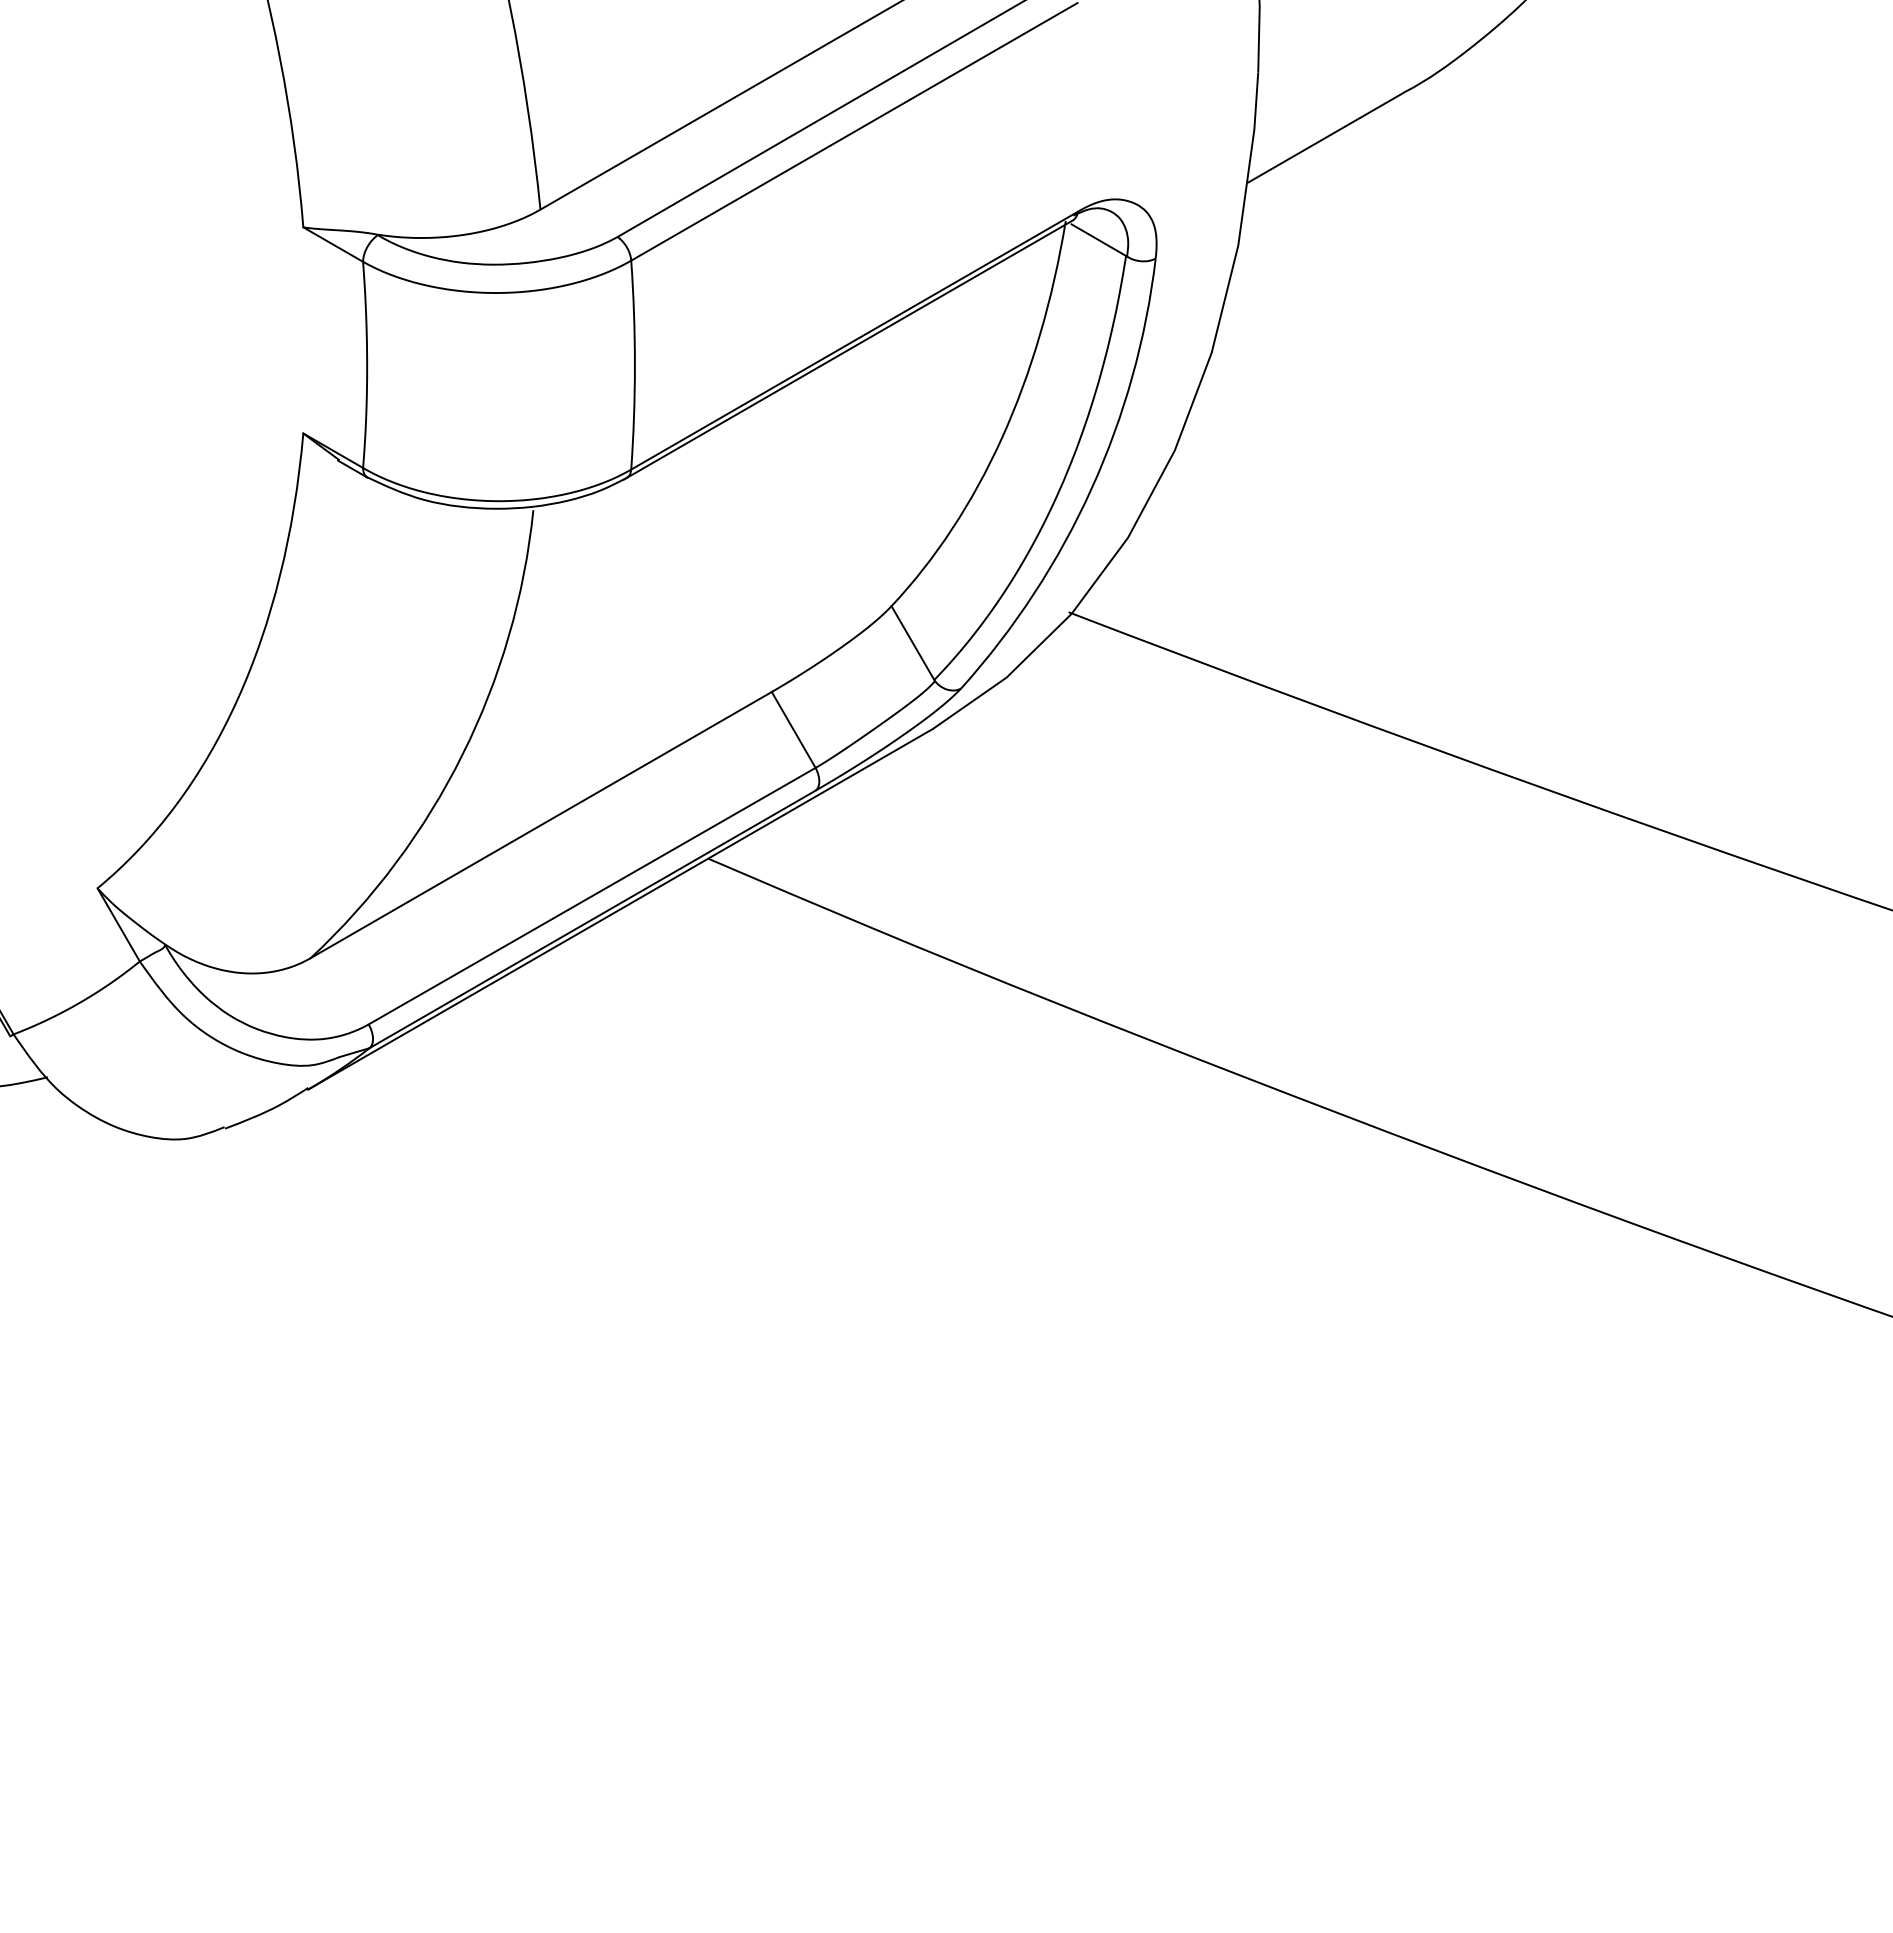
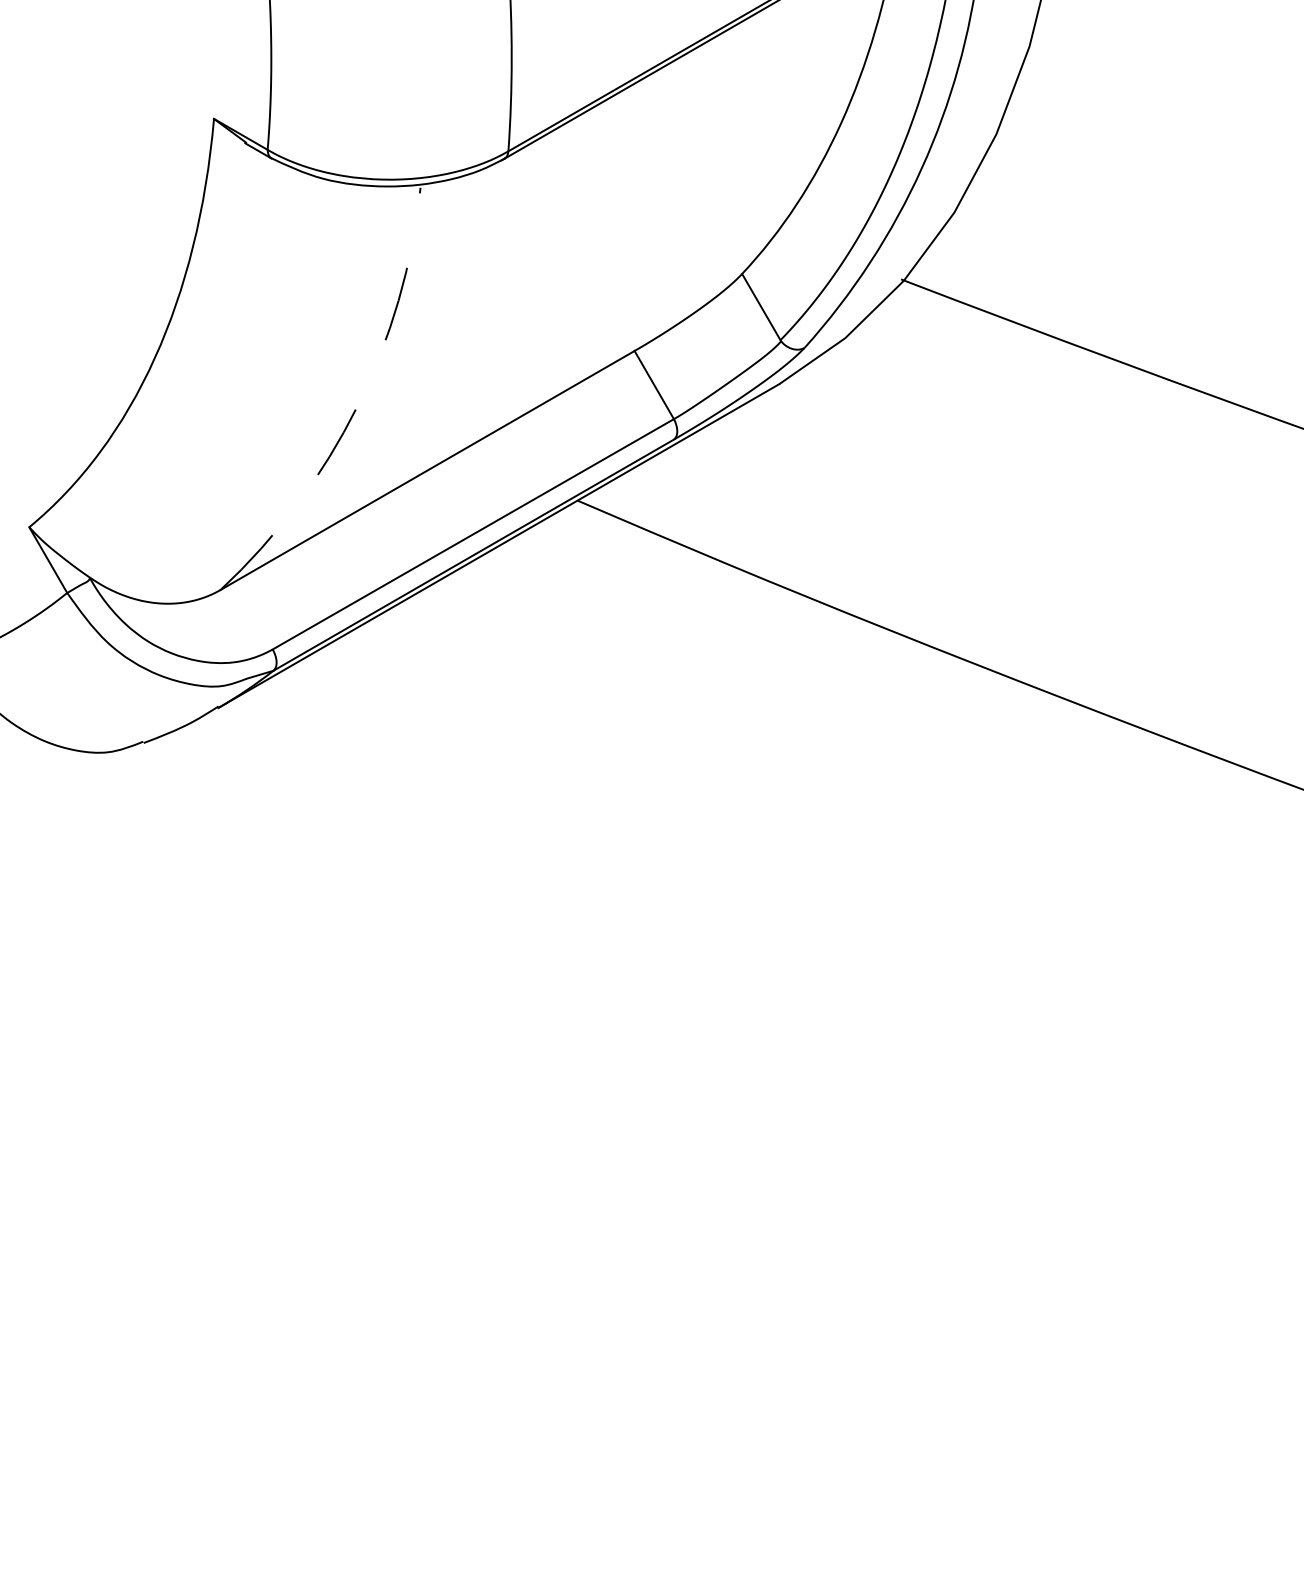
arc: (462, 754) -> (356, 407), solid -> dashed

